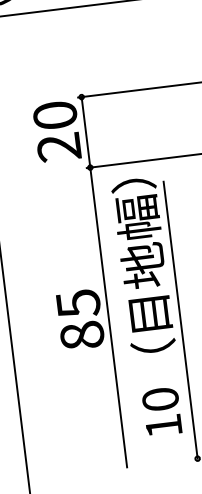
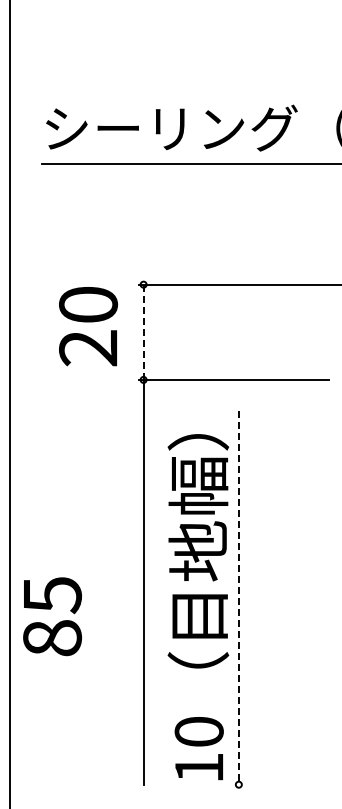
text: (57, 131) -> (88, 326), moved
line: (85, 132) -> (143, 332), solid -> dashed
text: (148, 307) -> (198, 607), moved
text: (80, 319) -> (52, 616), moved
line: (180, 320) -> (238, 598), solid -> dashed

